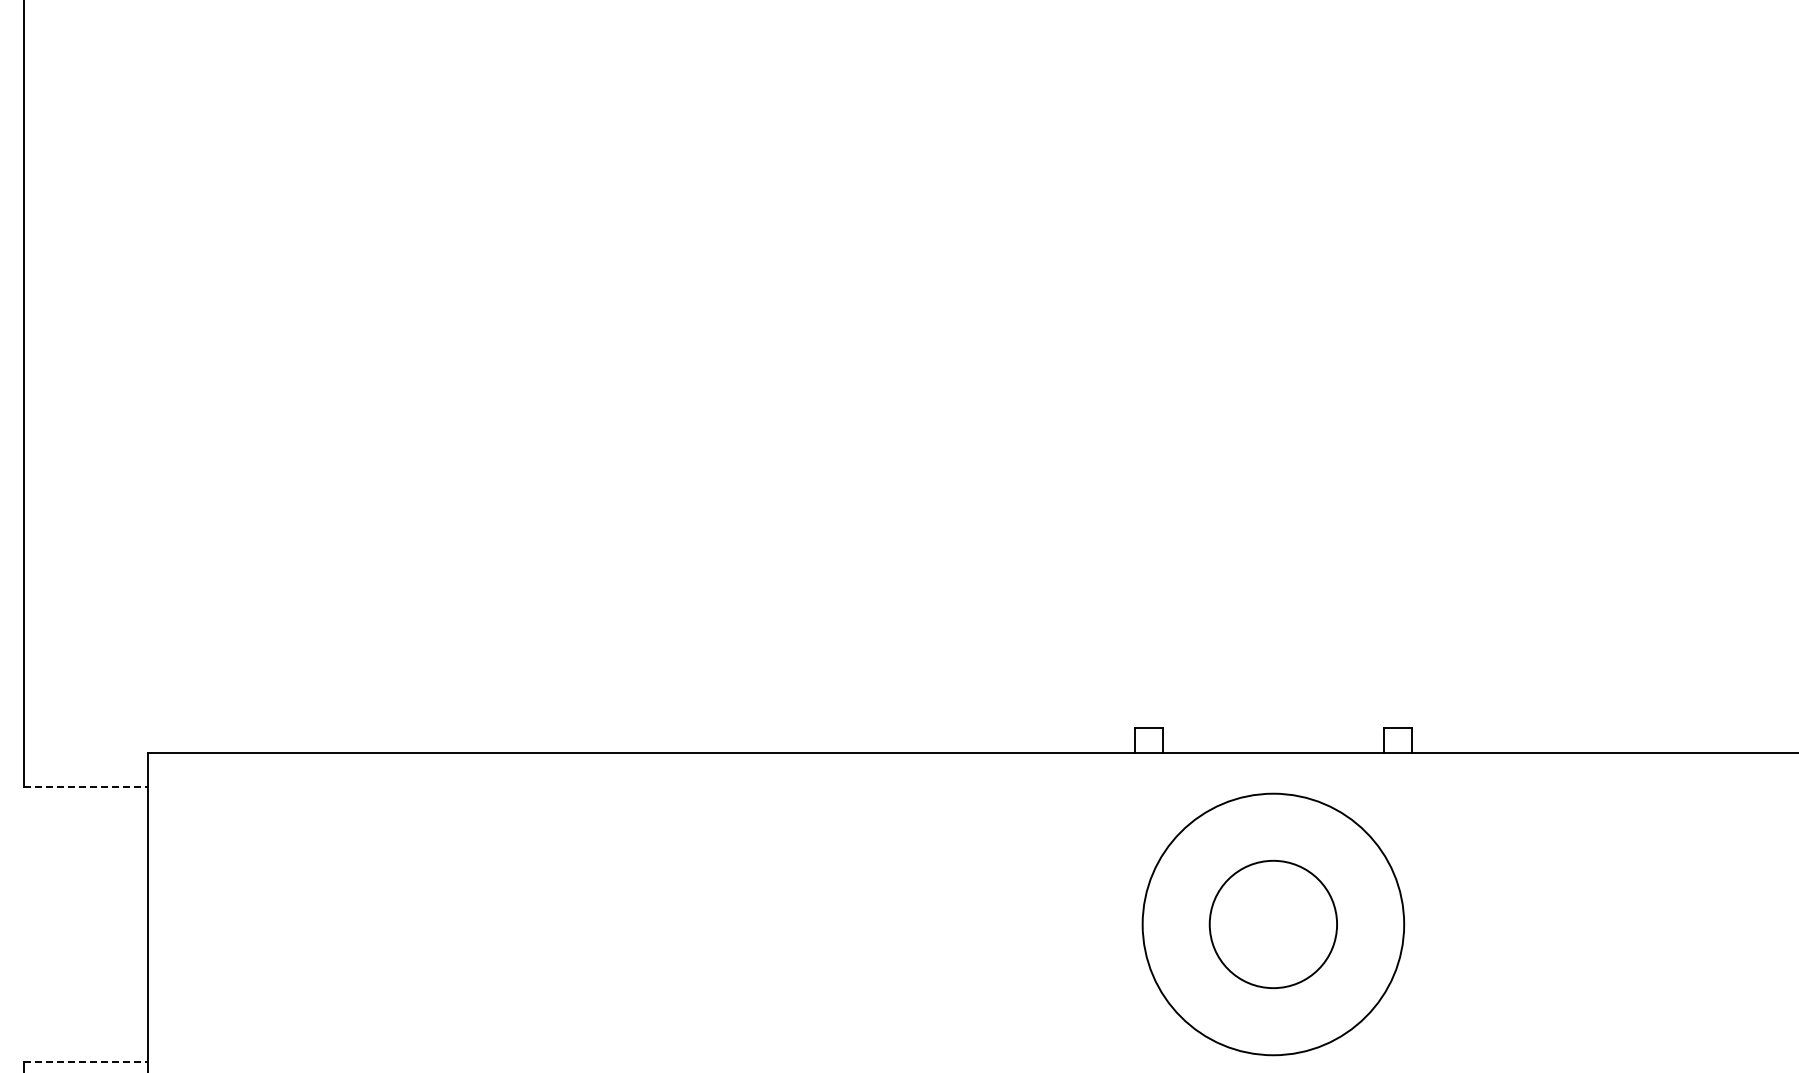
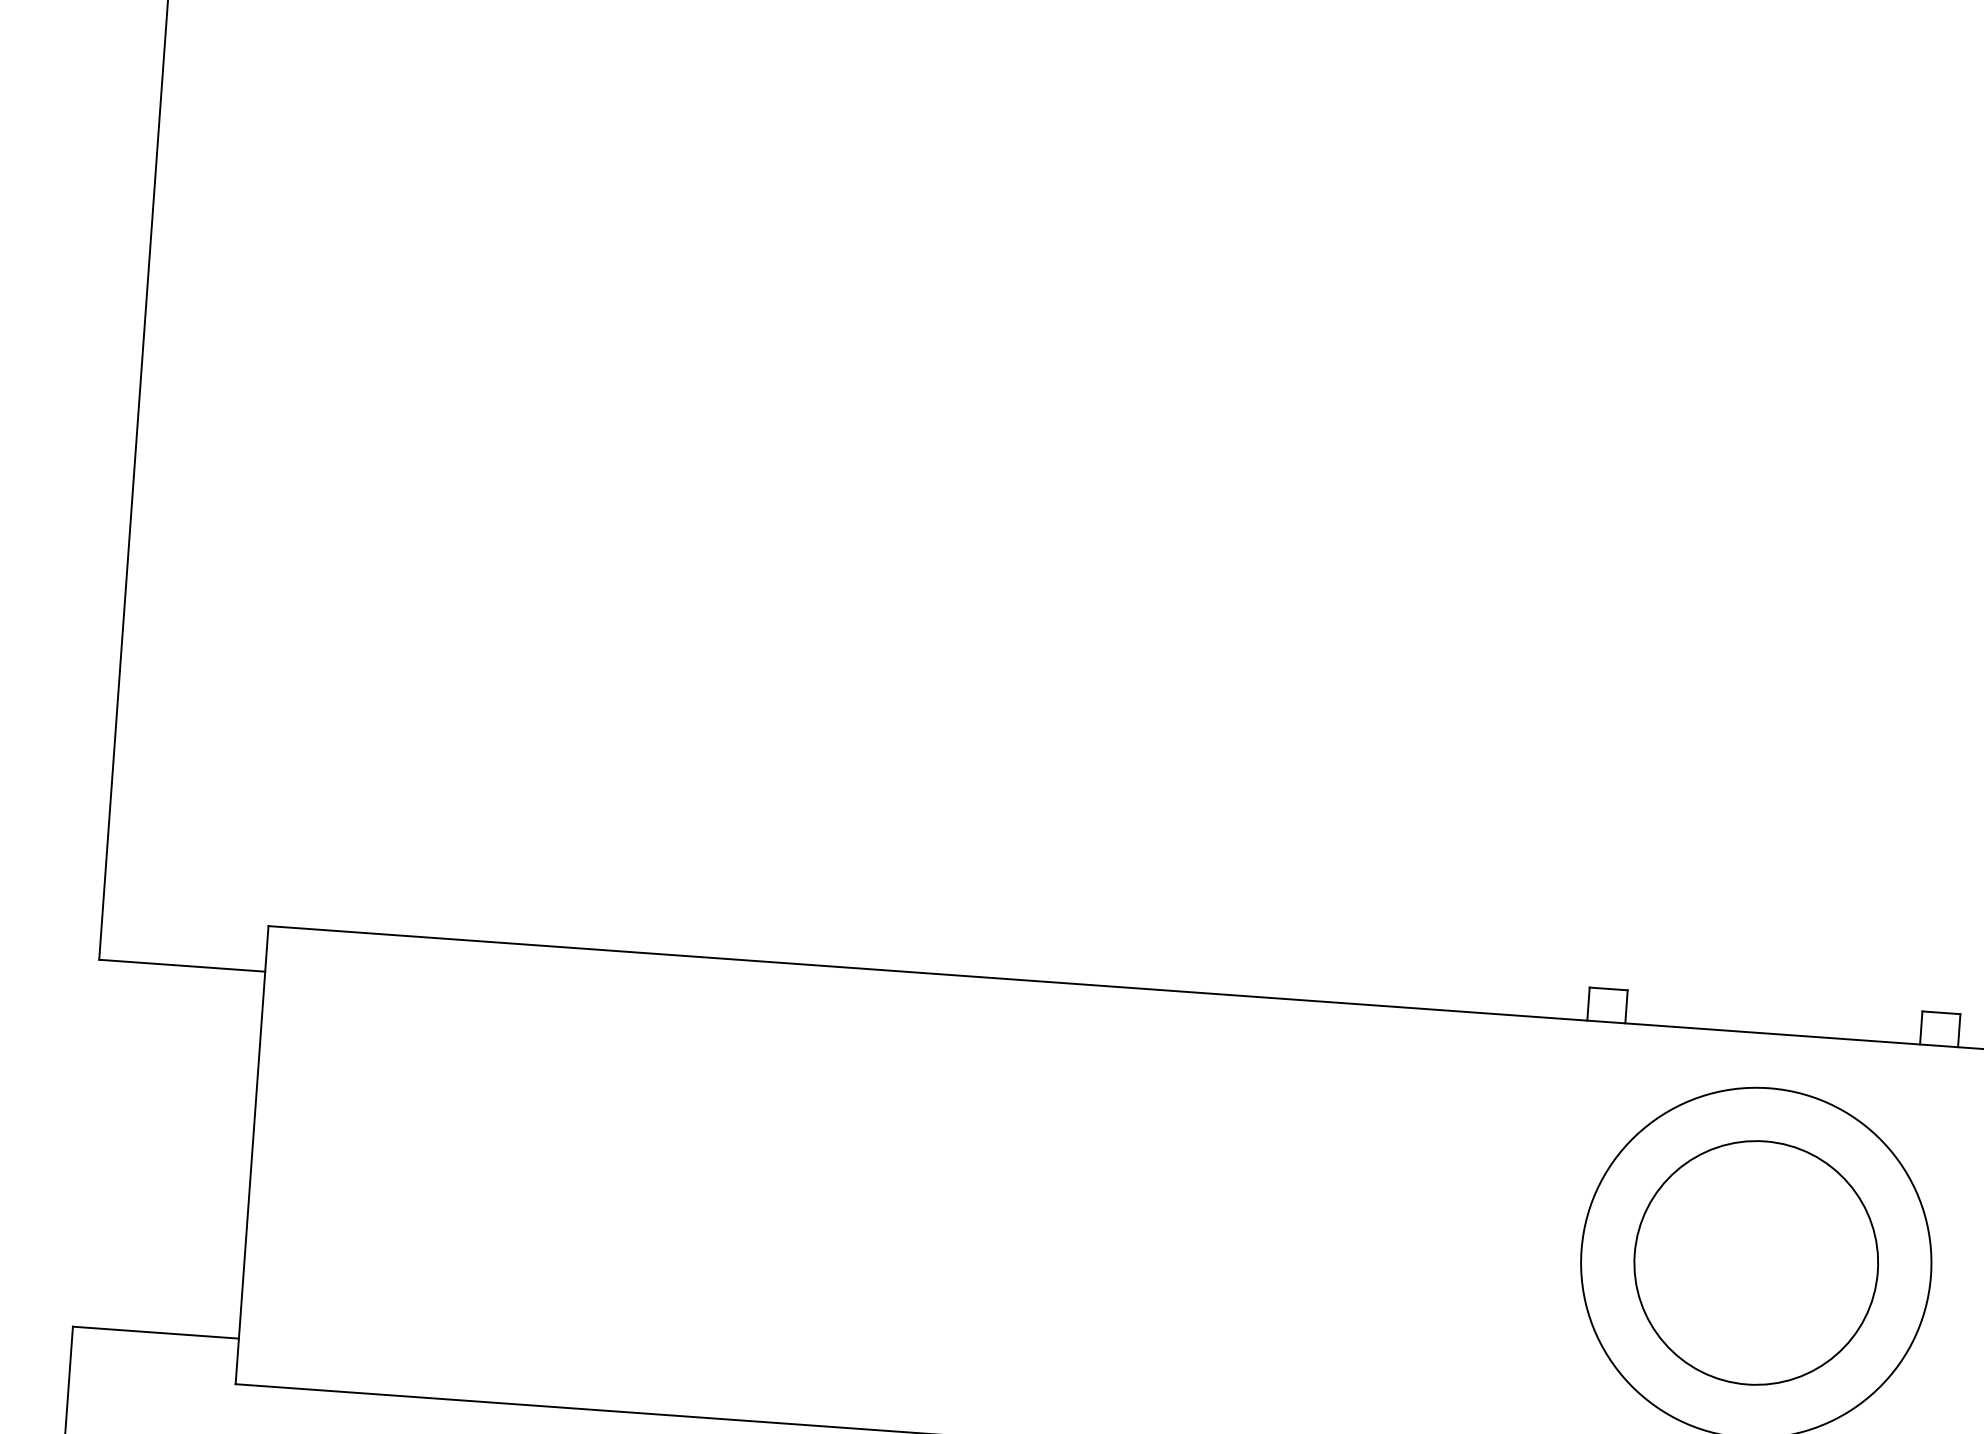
line: (86, 787) -> (183, 966), dashed -> solid
circle: (1273, 924) -> (1756, 1262), size x1.43
line: (86, 1061) -> (157, 1332), dashed -> solid

